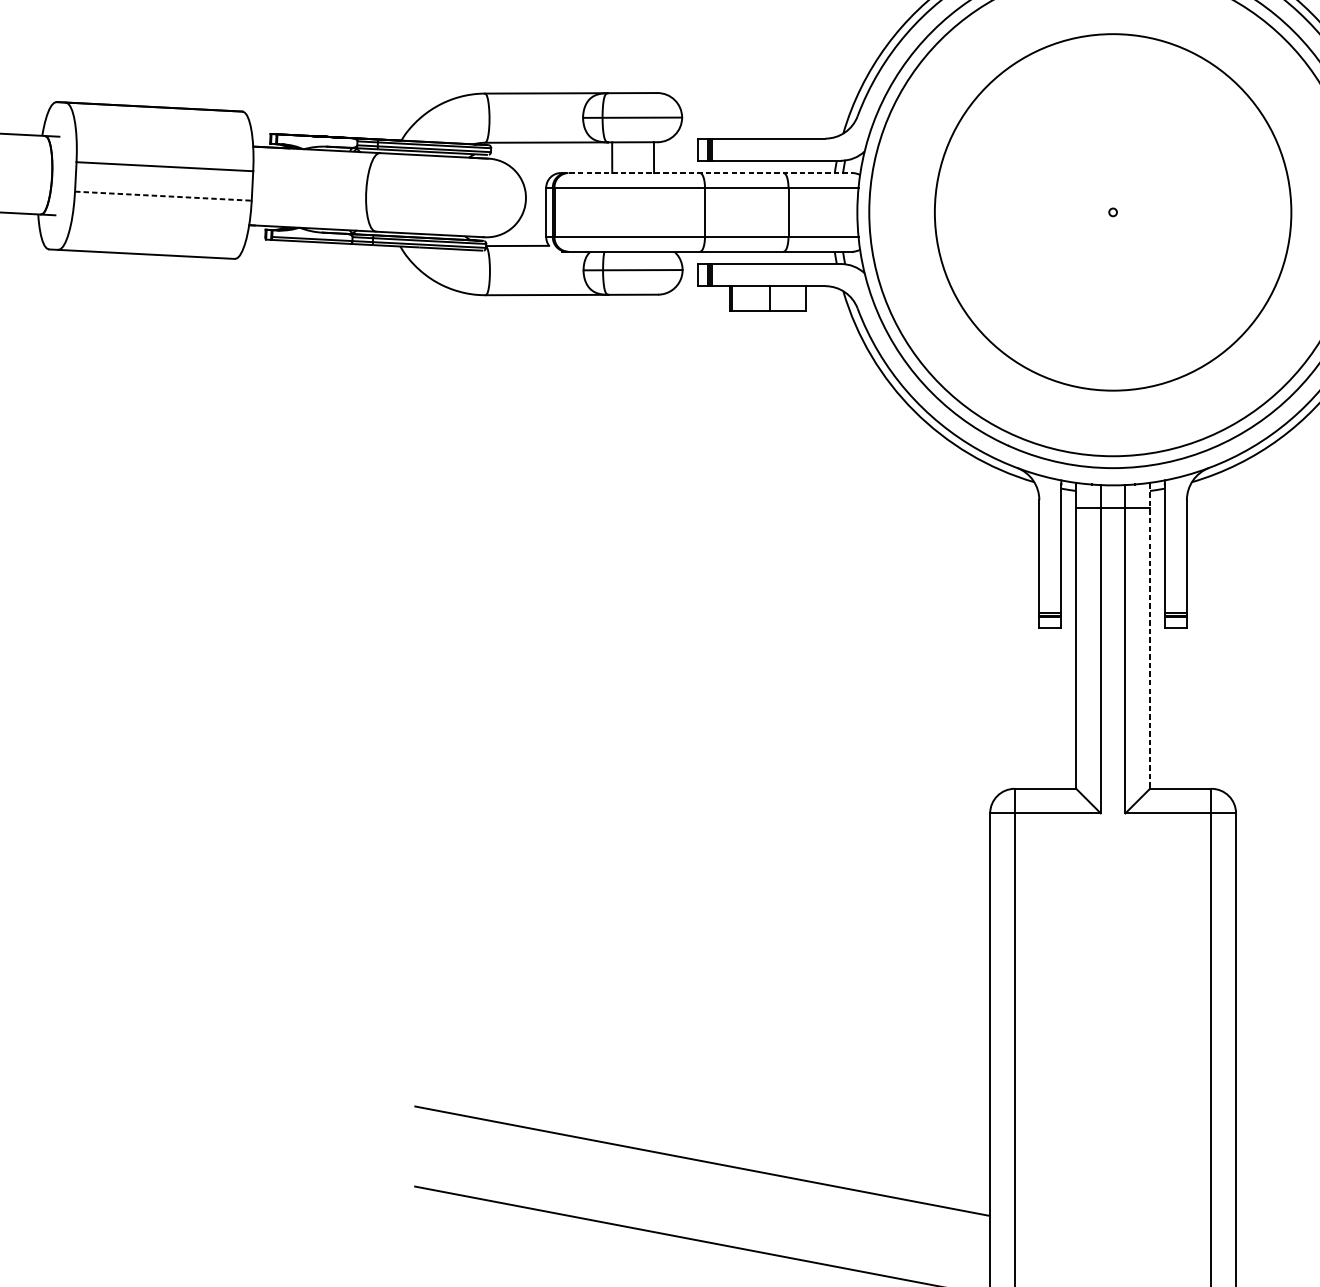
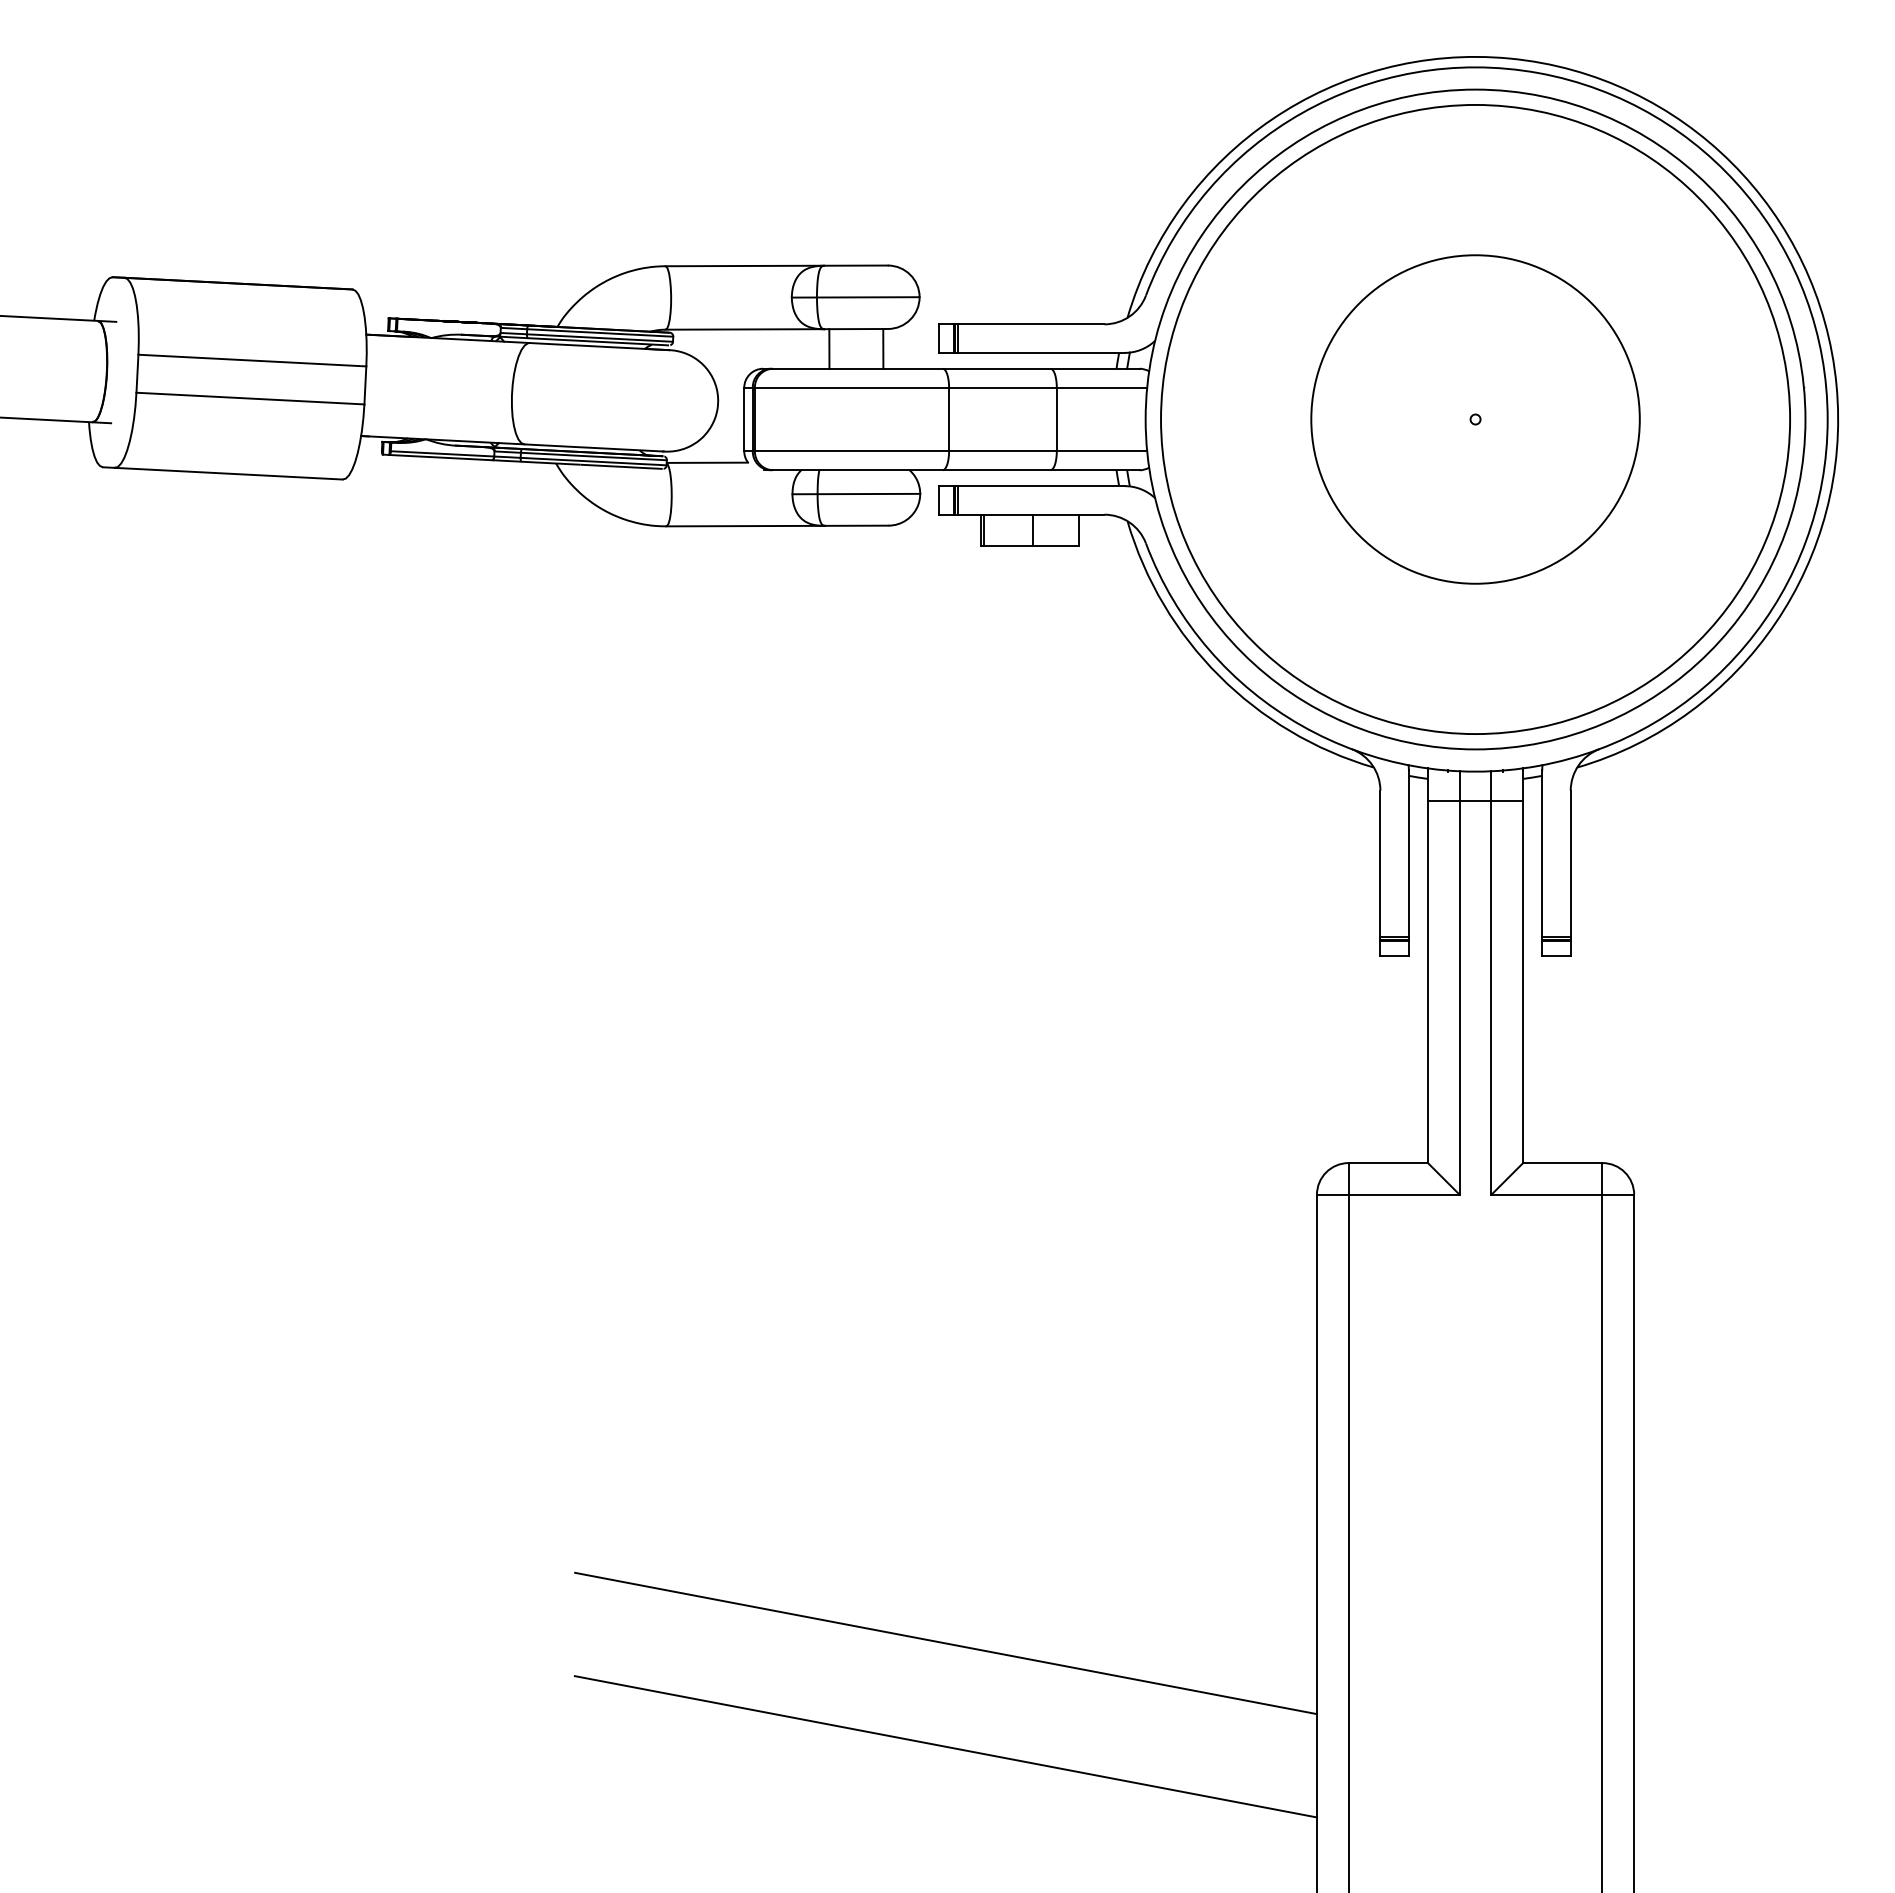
line: (706, 172) -> (951, 368), dashed -> solid
line: (163, 196) -> (250, 398), dashed -> solid
circle: (1113, 212) -> (1475, 419), size x0.71
line: (1150, 636) -> (1523, 966), dashed -> solid

